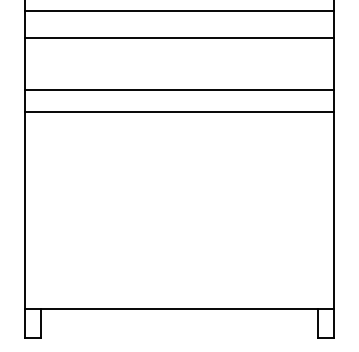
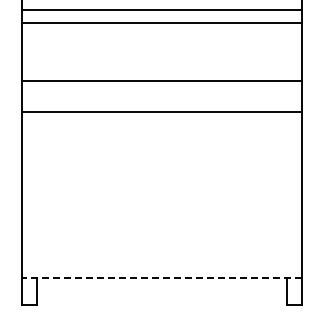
line: (178, 37) -> (161, 22), moved
line: (178, 111) -> (161, 111), moved
line: (180, 309) -> (162, 278), solid -> dashed

